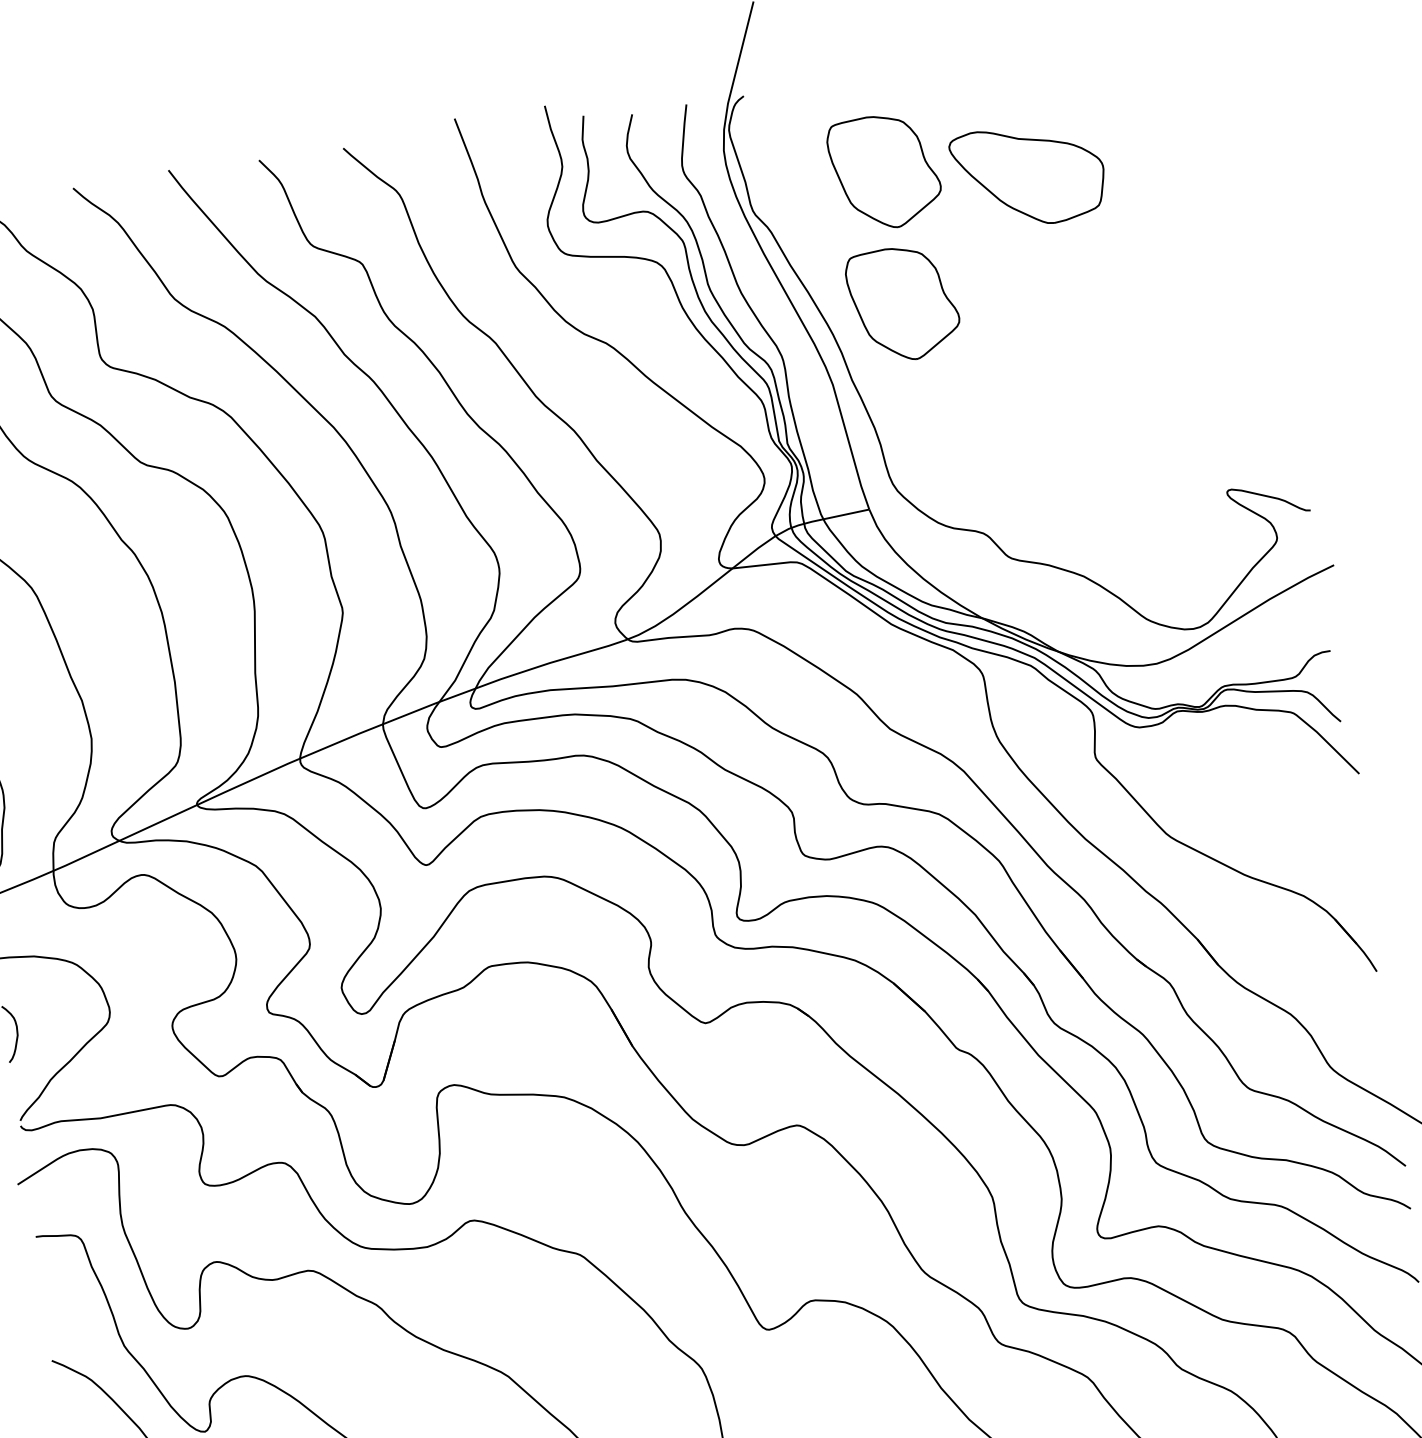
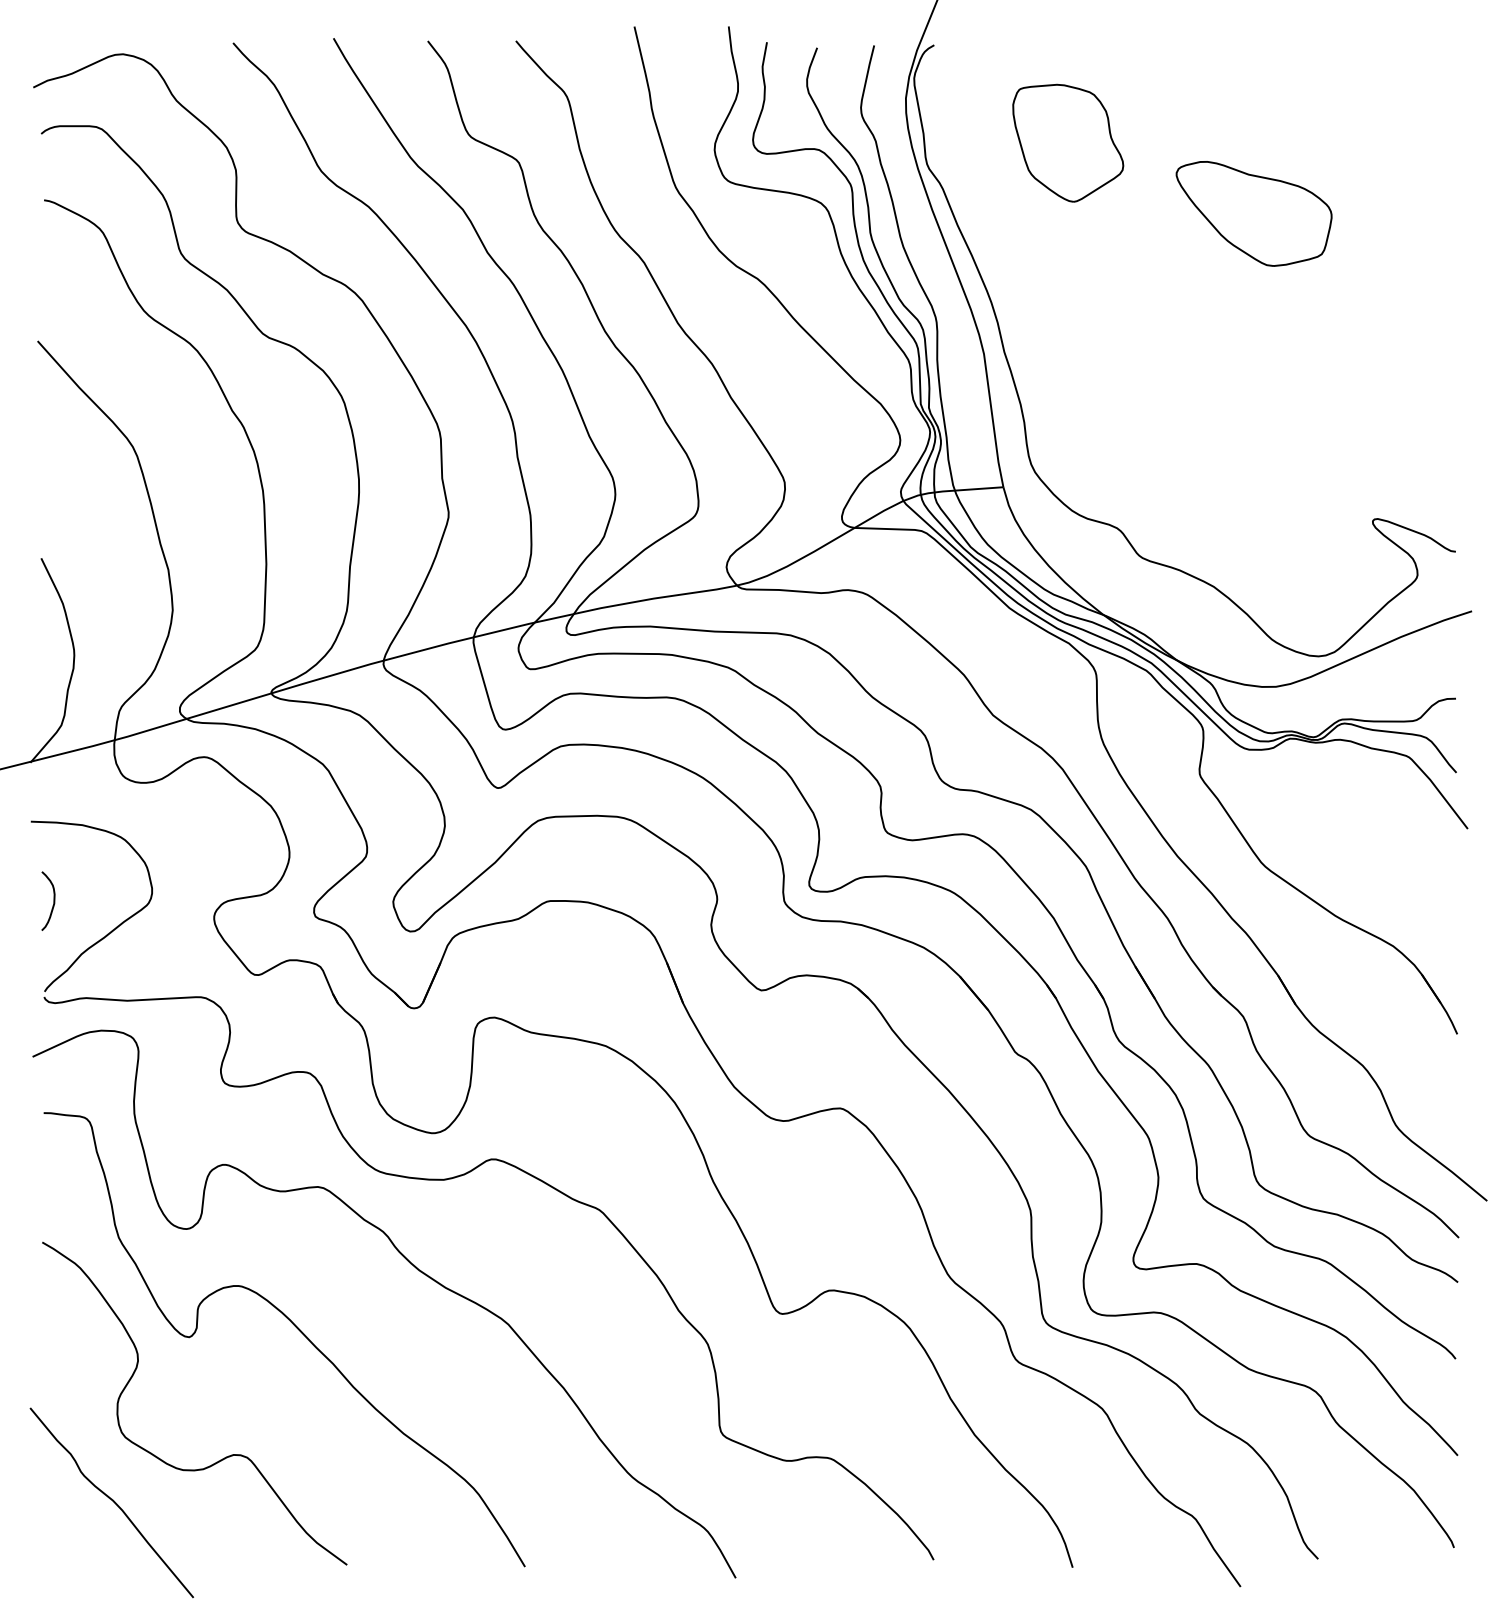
part: (1028, 175) -> (1253, 213), moved
part: (903, 303) -> (1068, 280), removed

